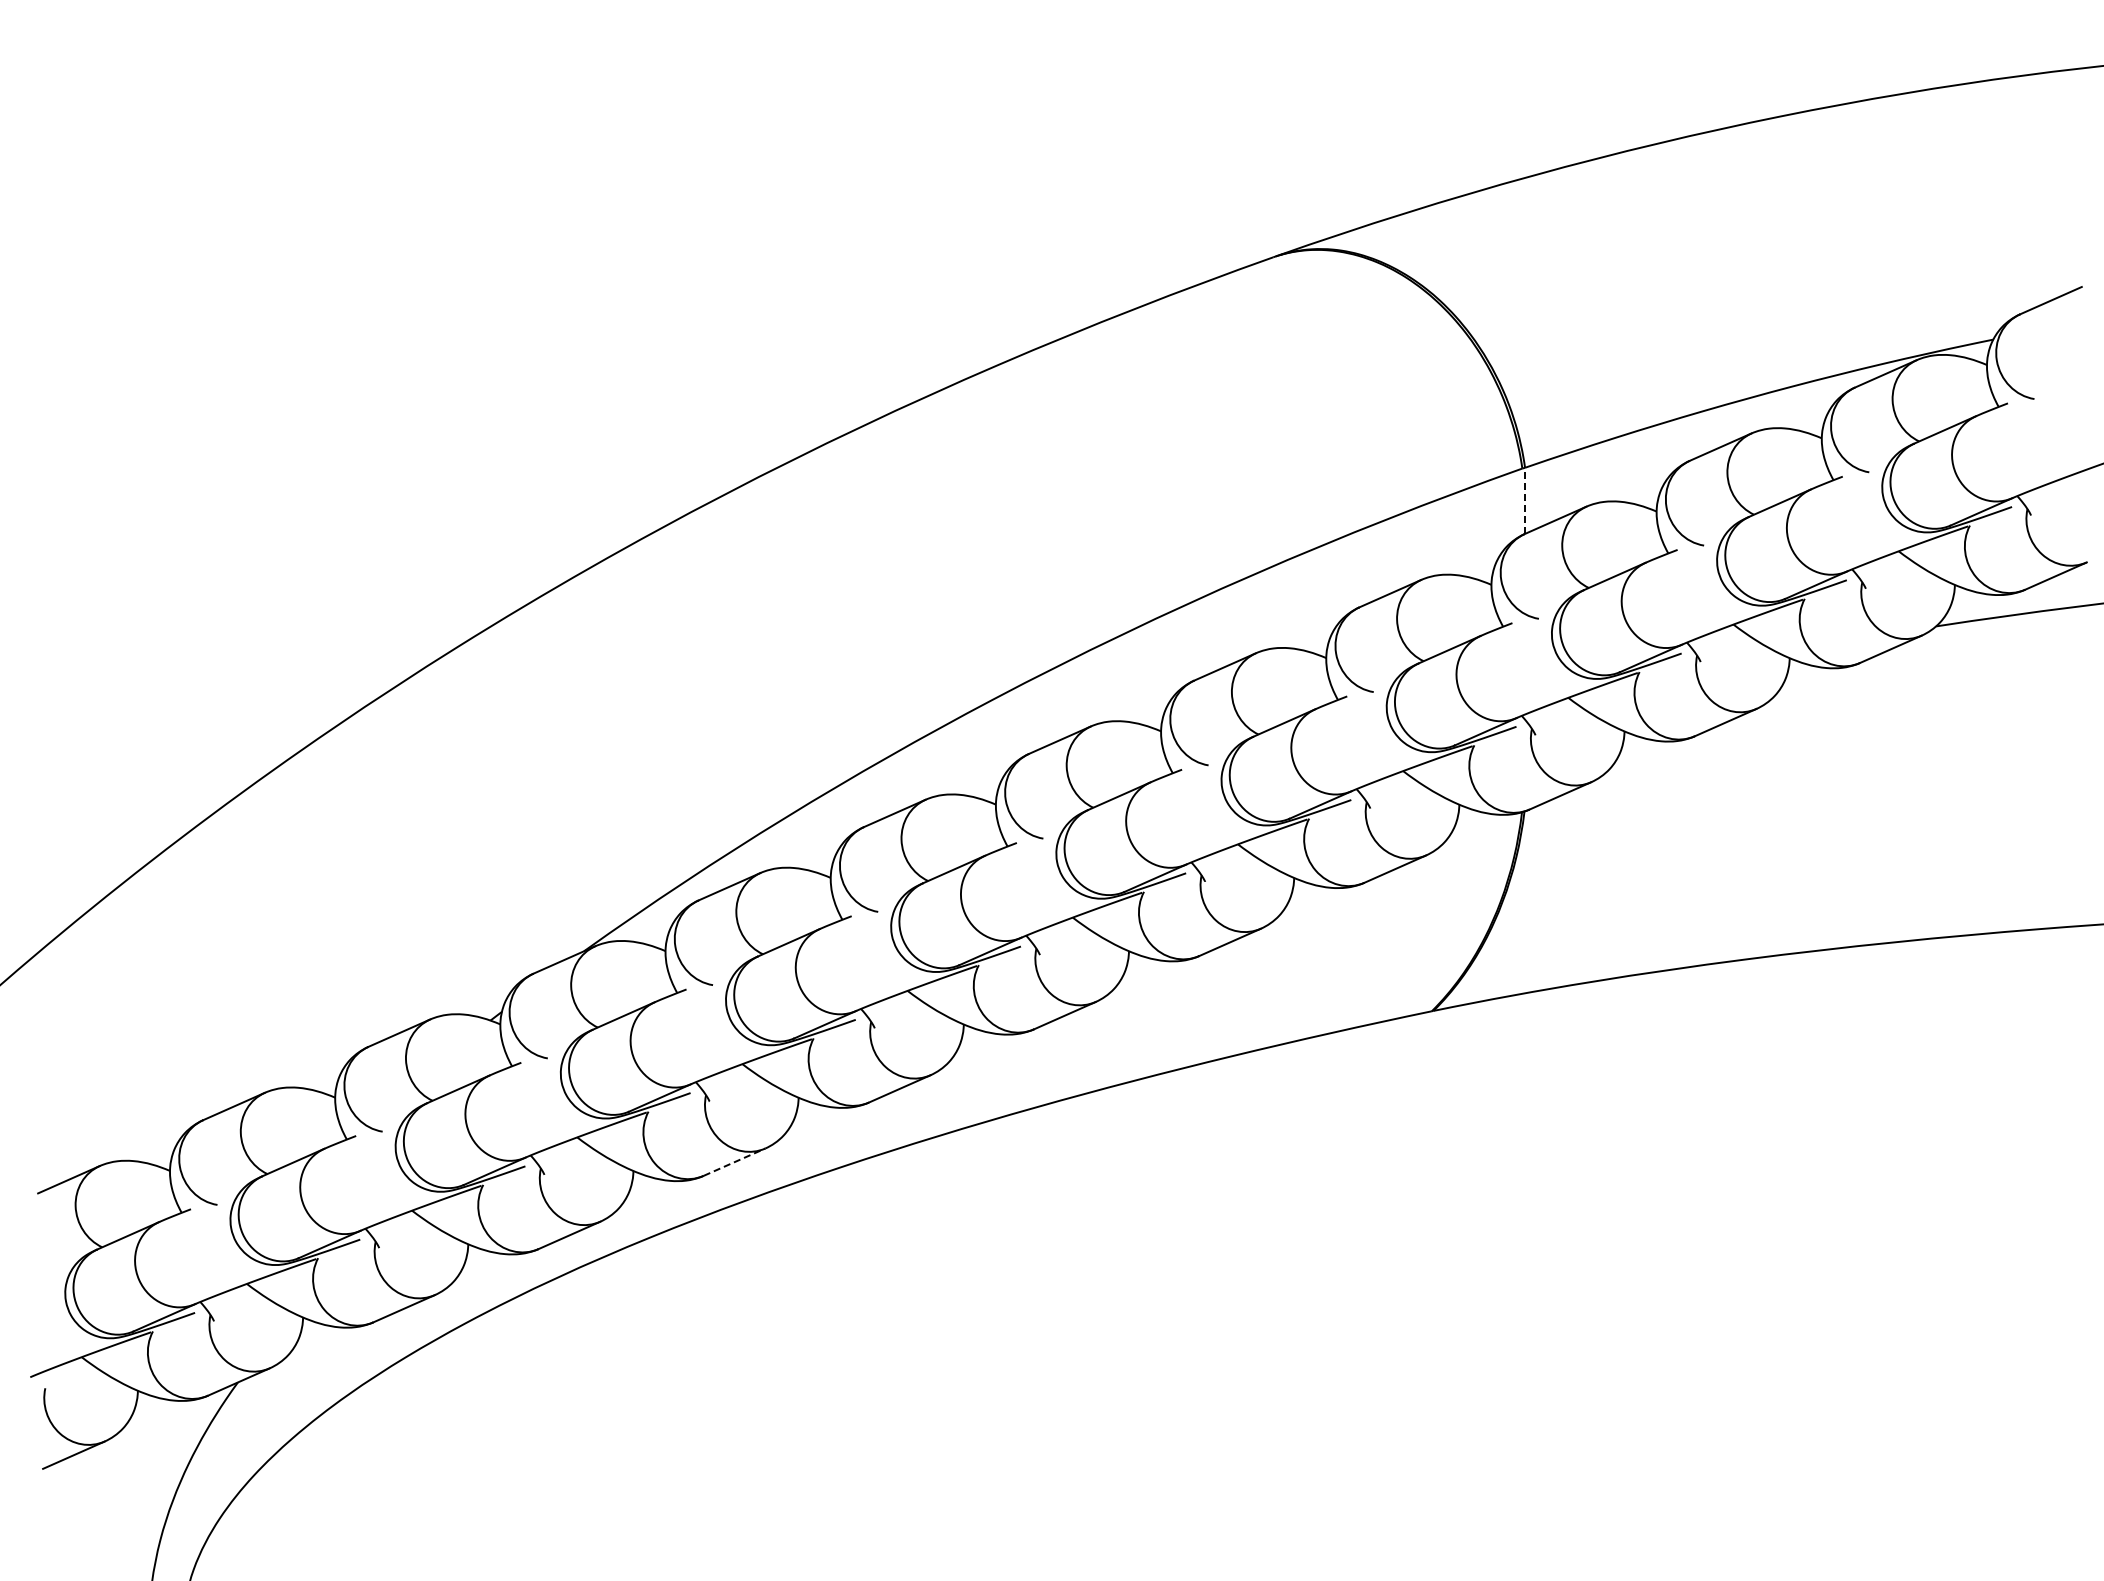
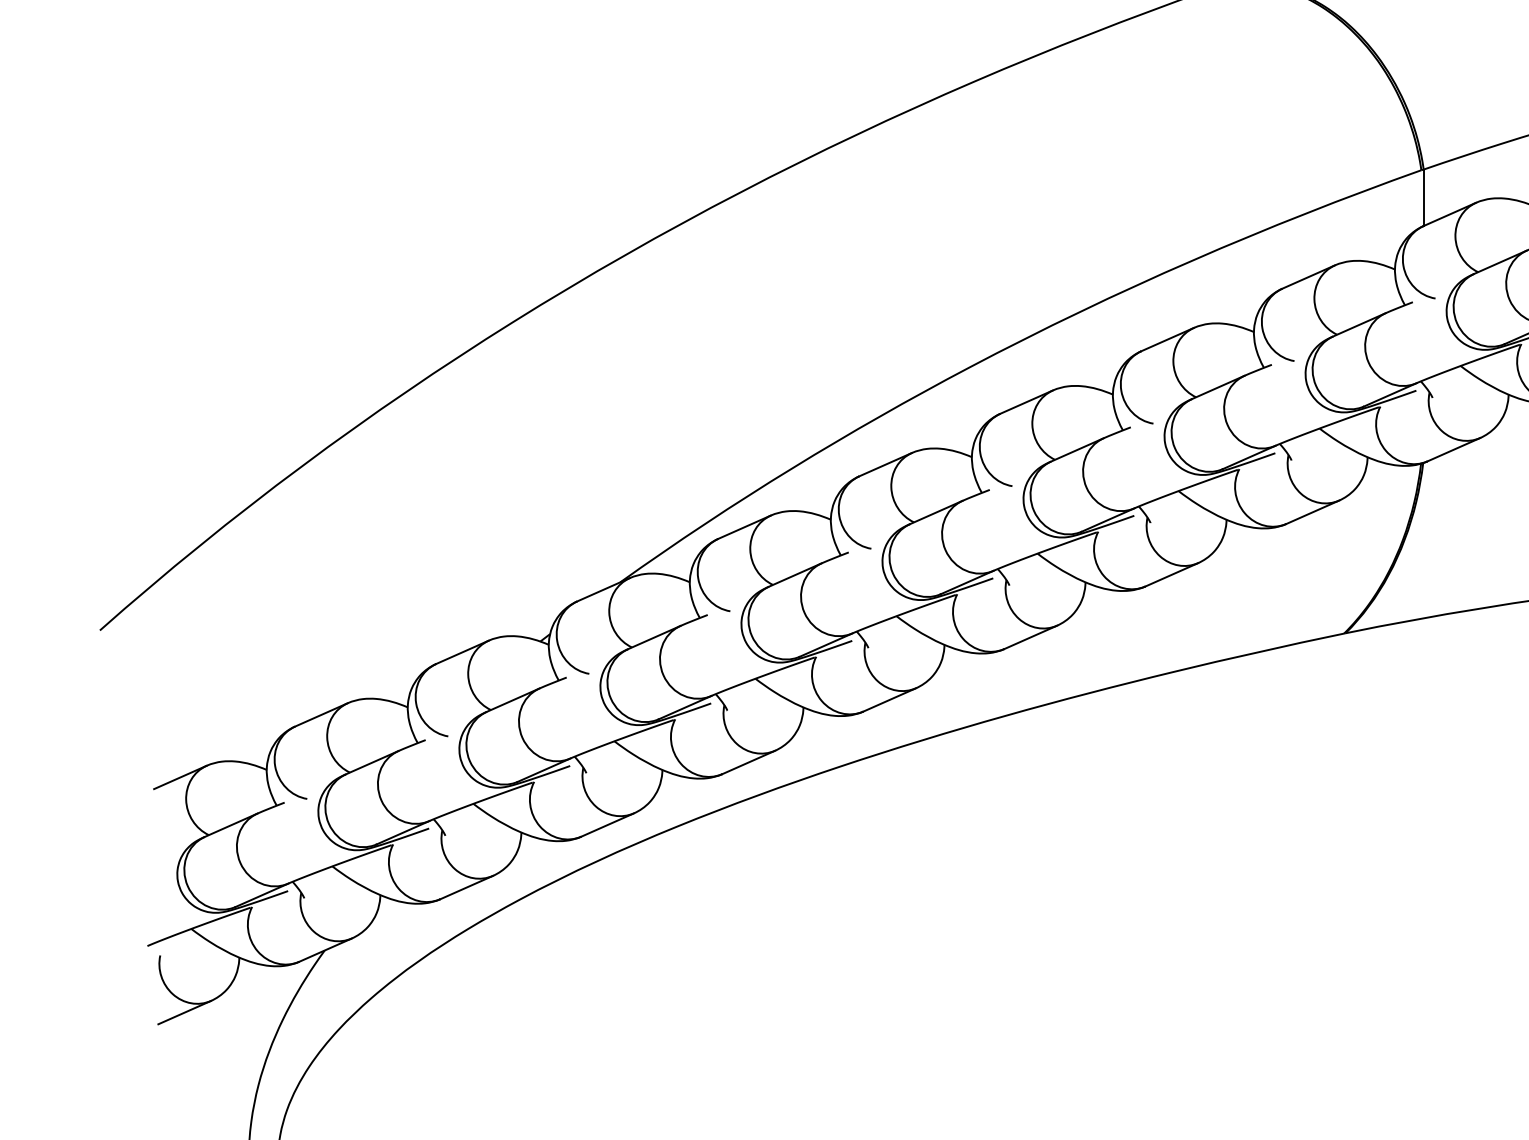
line: (1525, 500) -> (1424, 197), dashed -> solid
line: (734, 1162) -> (748, 762), dashed -> solid

